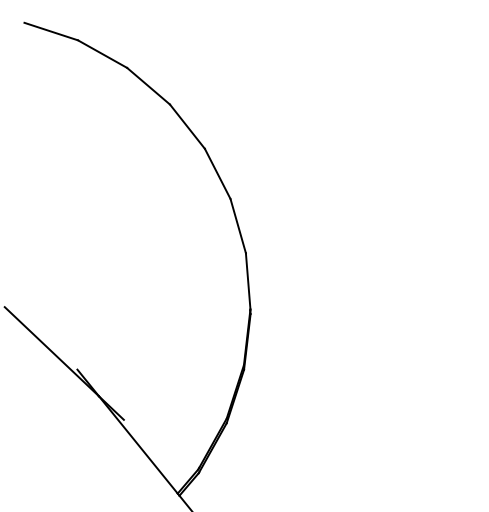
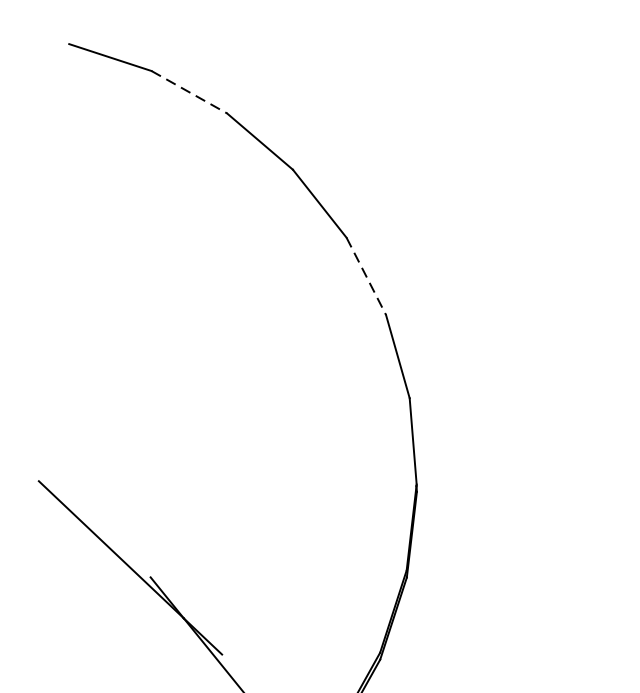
line: (102, 54) -> (189, 92), solid -> dashed
line: (217, 174) -> (366, 277), solid -> dashed

